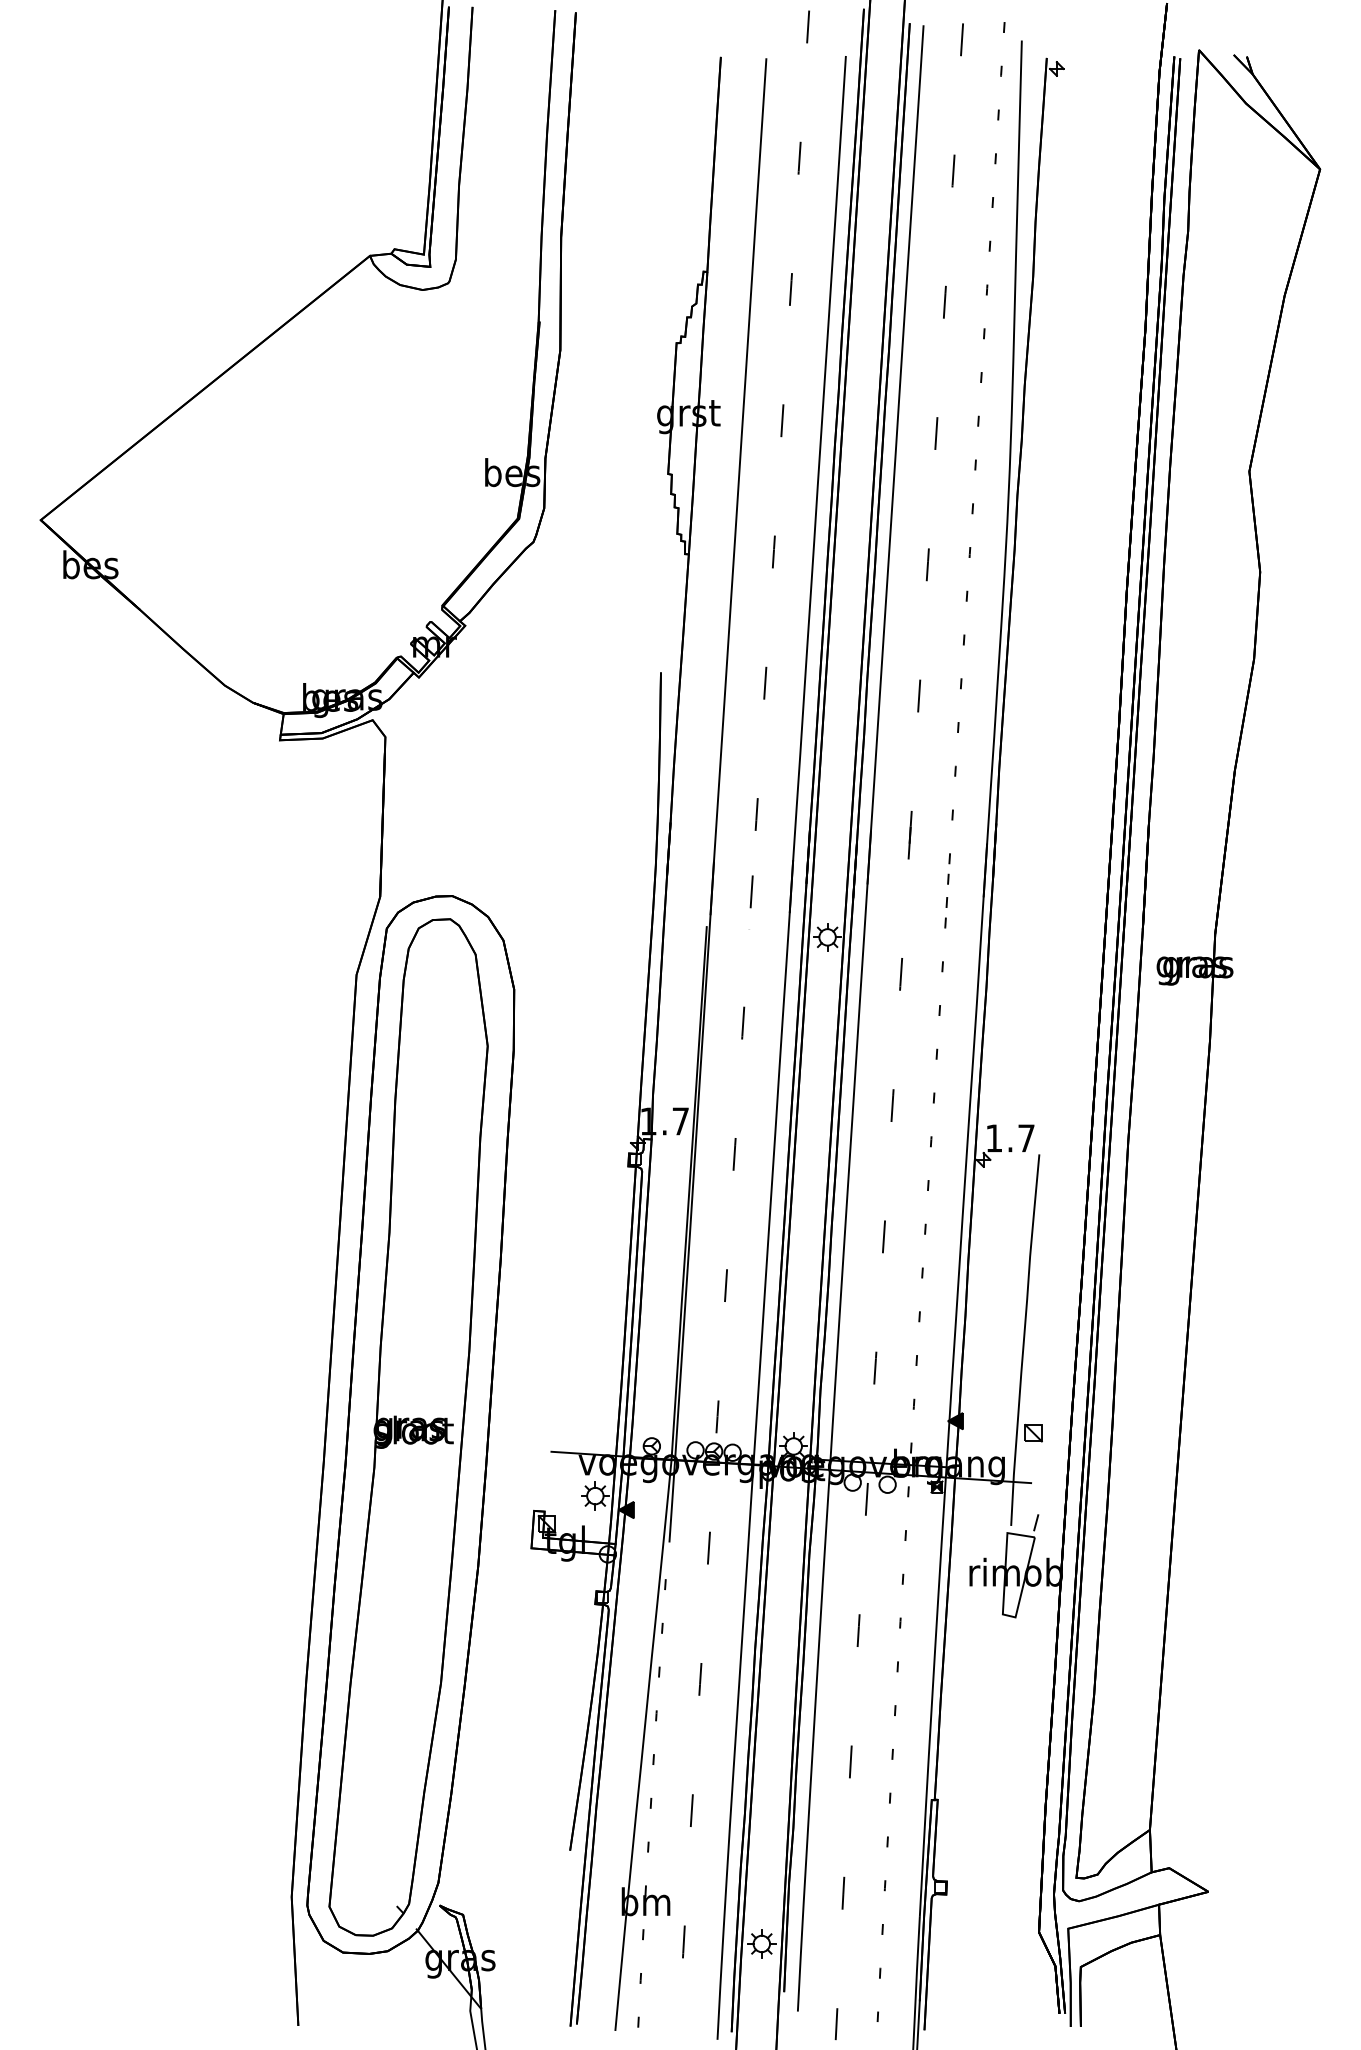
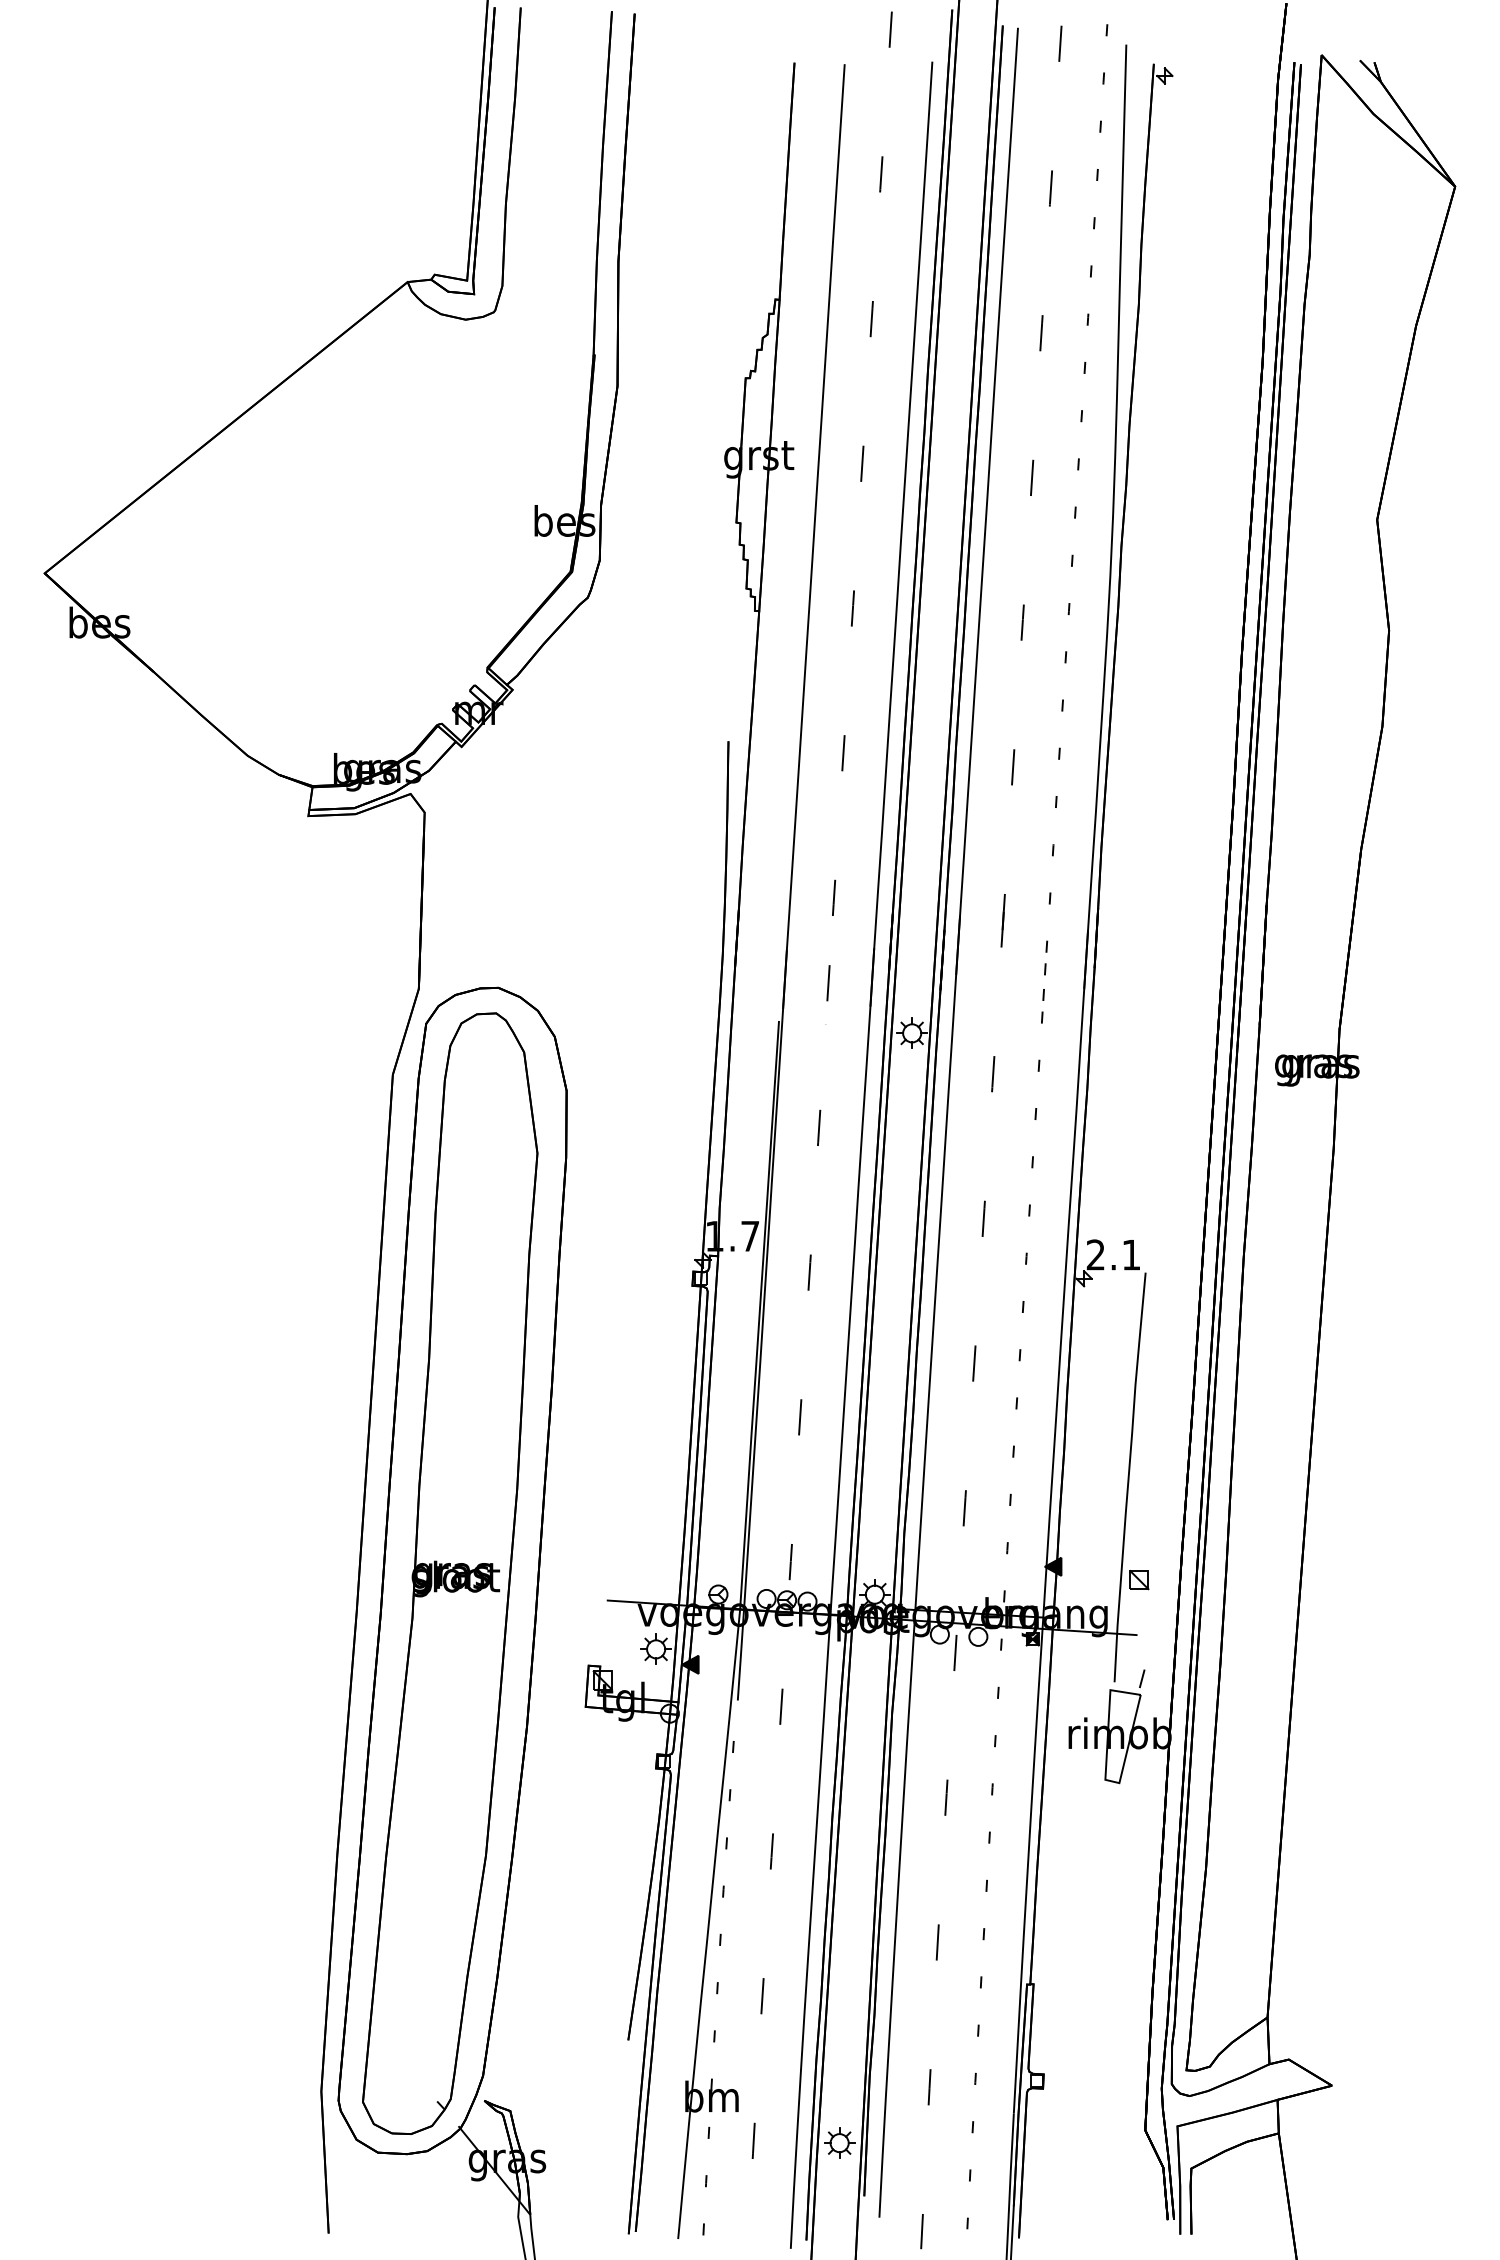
text: (1010, 1138) -> (1113, 1255), 1.7 -> 2.1

